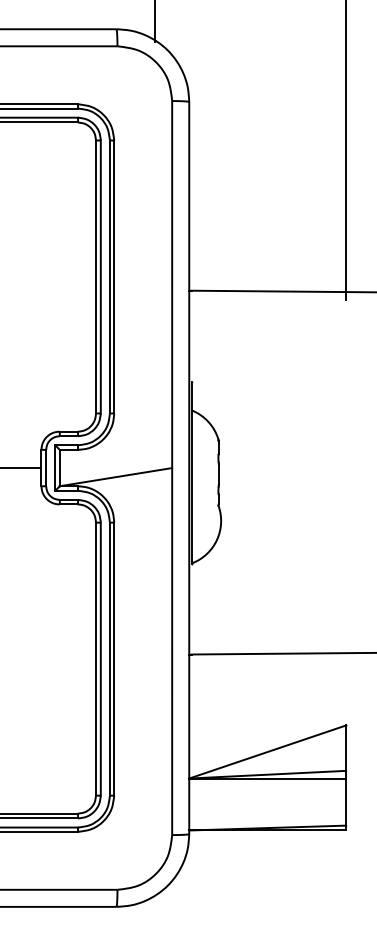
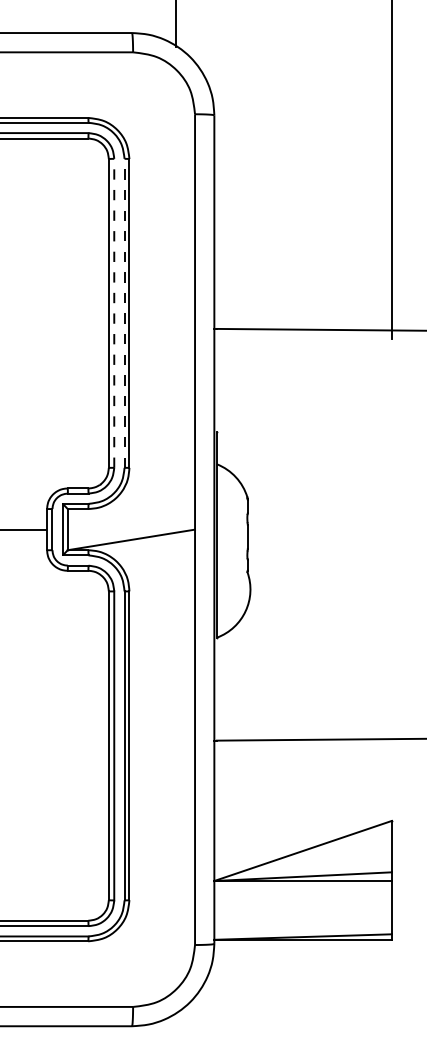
line: (101, 276) -> (114, 312), solid -> dashed
line: (109, 276) -> (124, 312), solid -> dashed

